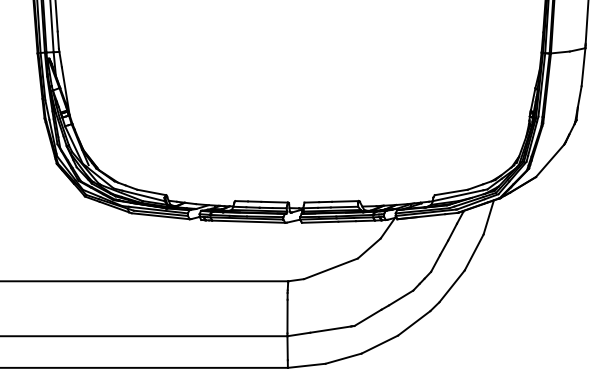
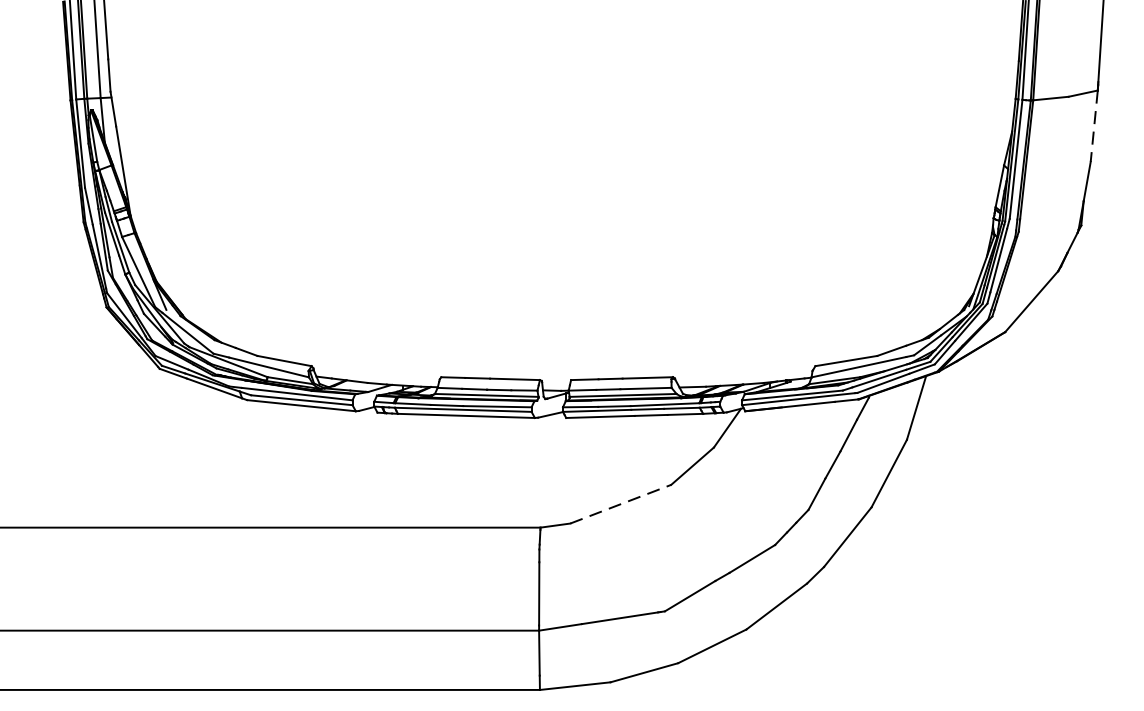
line: (583, 67) -> (1094, 126), solid -> dashed
line: (331, 268) -> (621, 503), solid -> dashed

